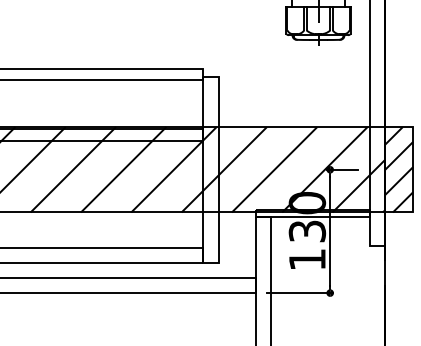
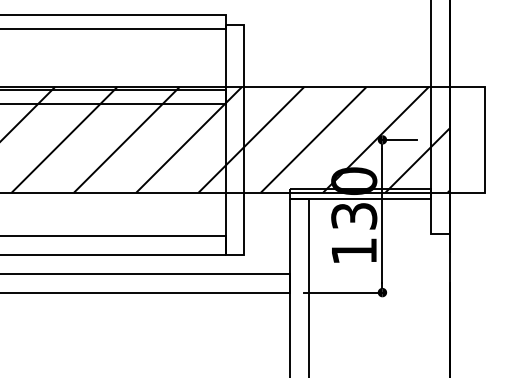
hatch: (398, 169) -> (467, 139), removed

